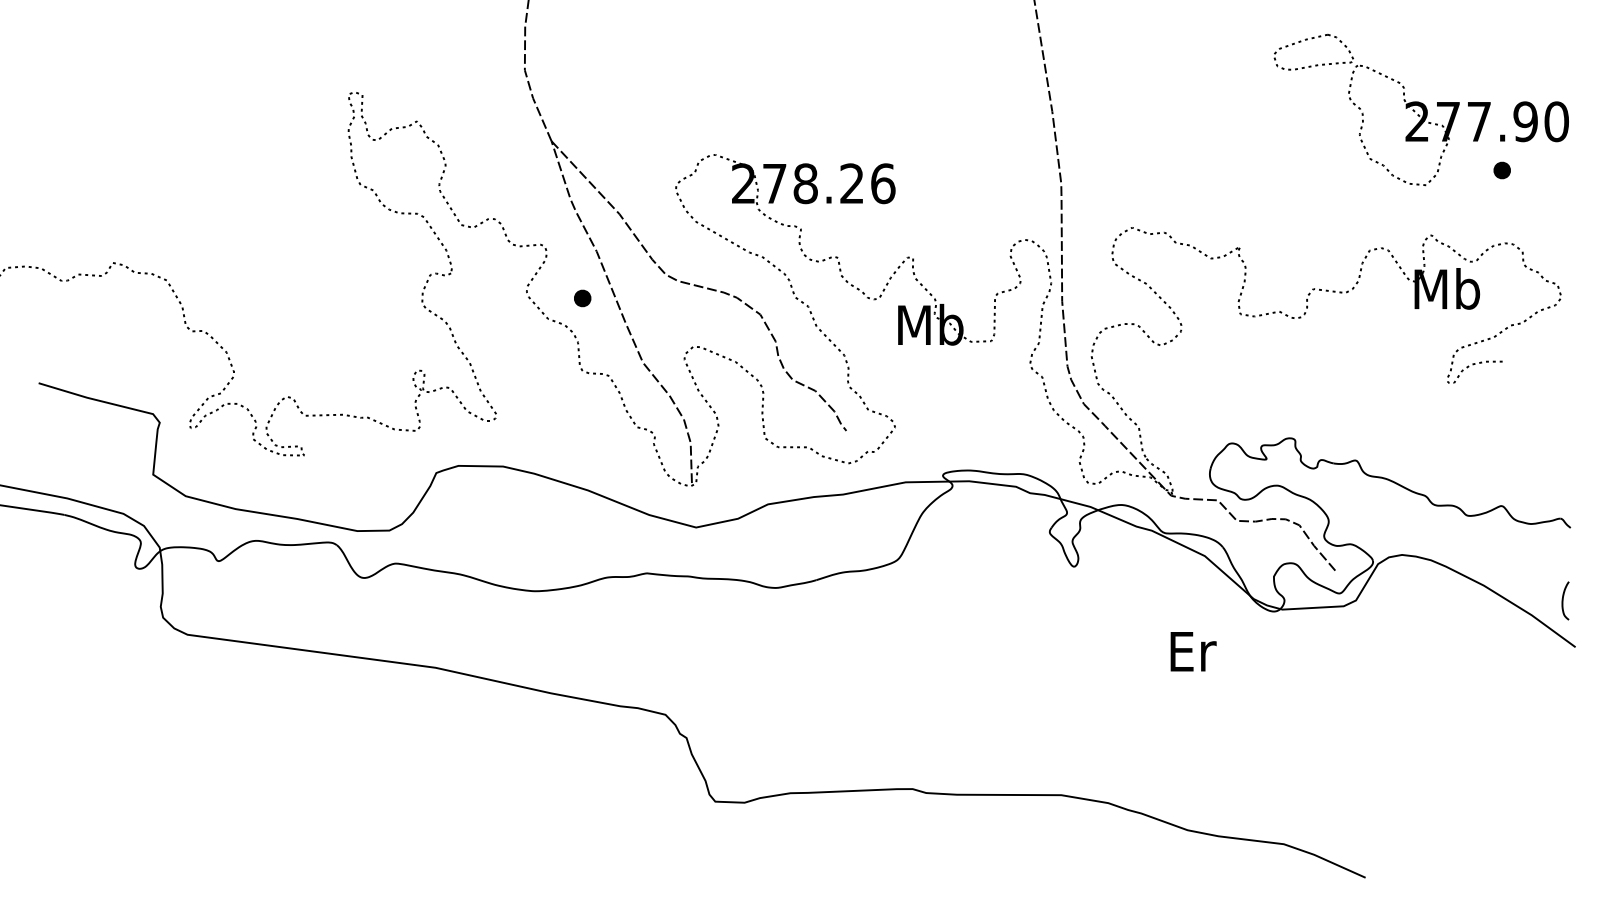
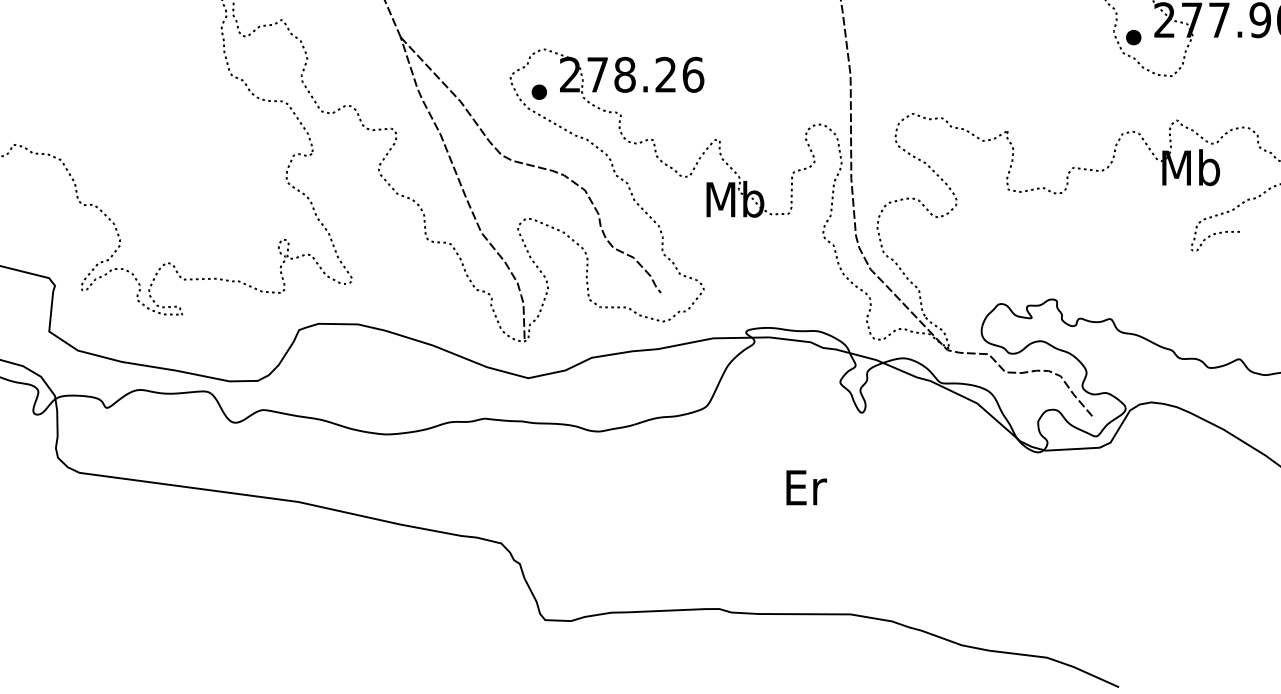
part: (1501, 170) -> (1133, 37), moved
part: (582, 298) -> (539, 92), moved
text: (1193, 651) -> (806, 487), moved

